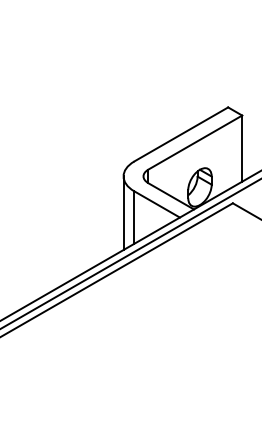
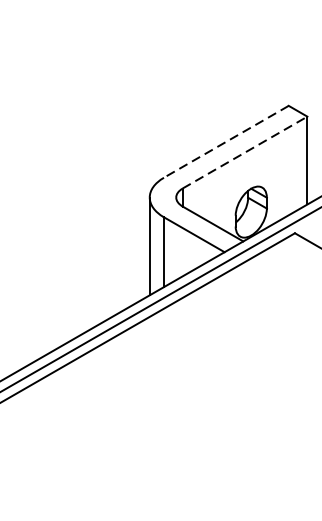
line: (180, 134) -> (225, 141), solid -> dashed
line: (195, 142) -> (245, 152), solid -> dashed

